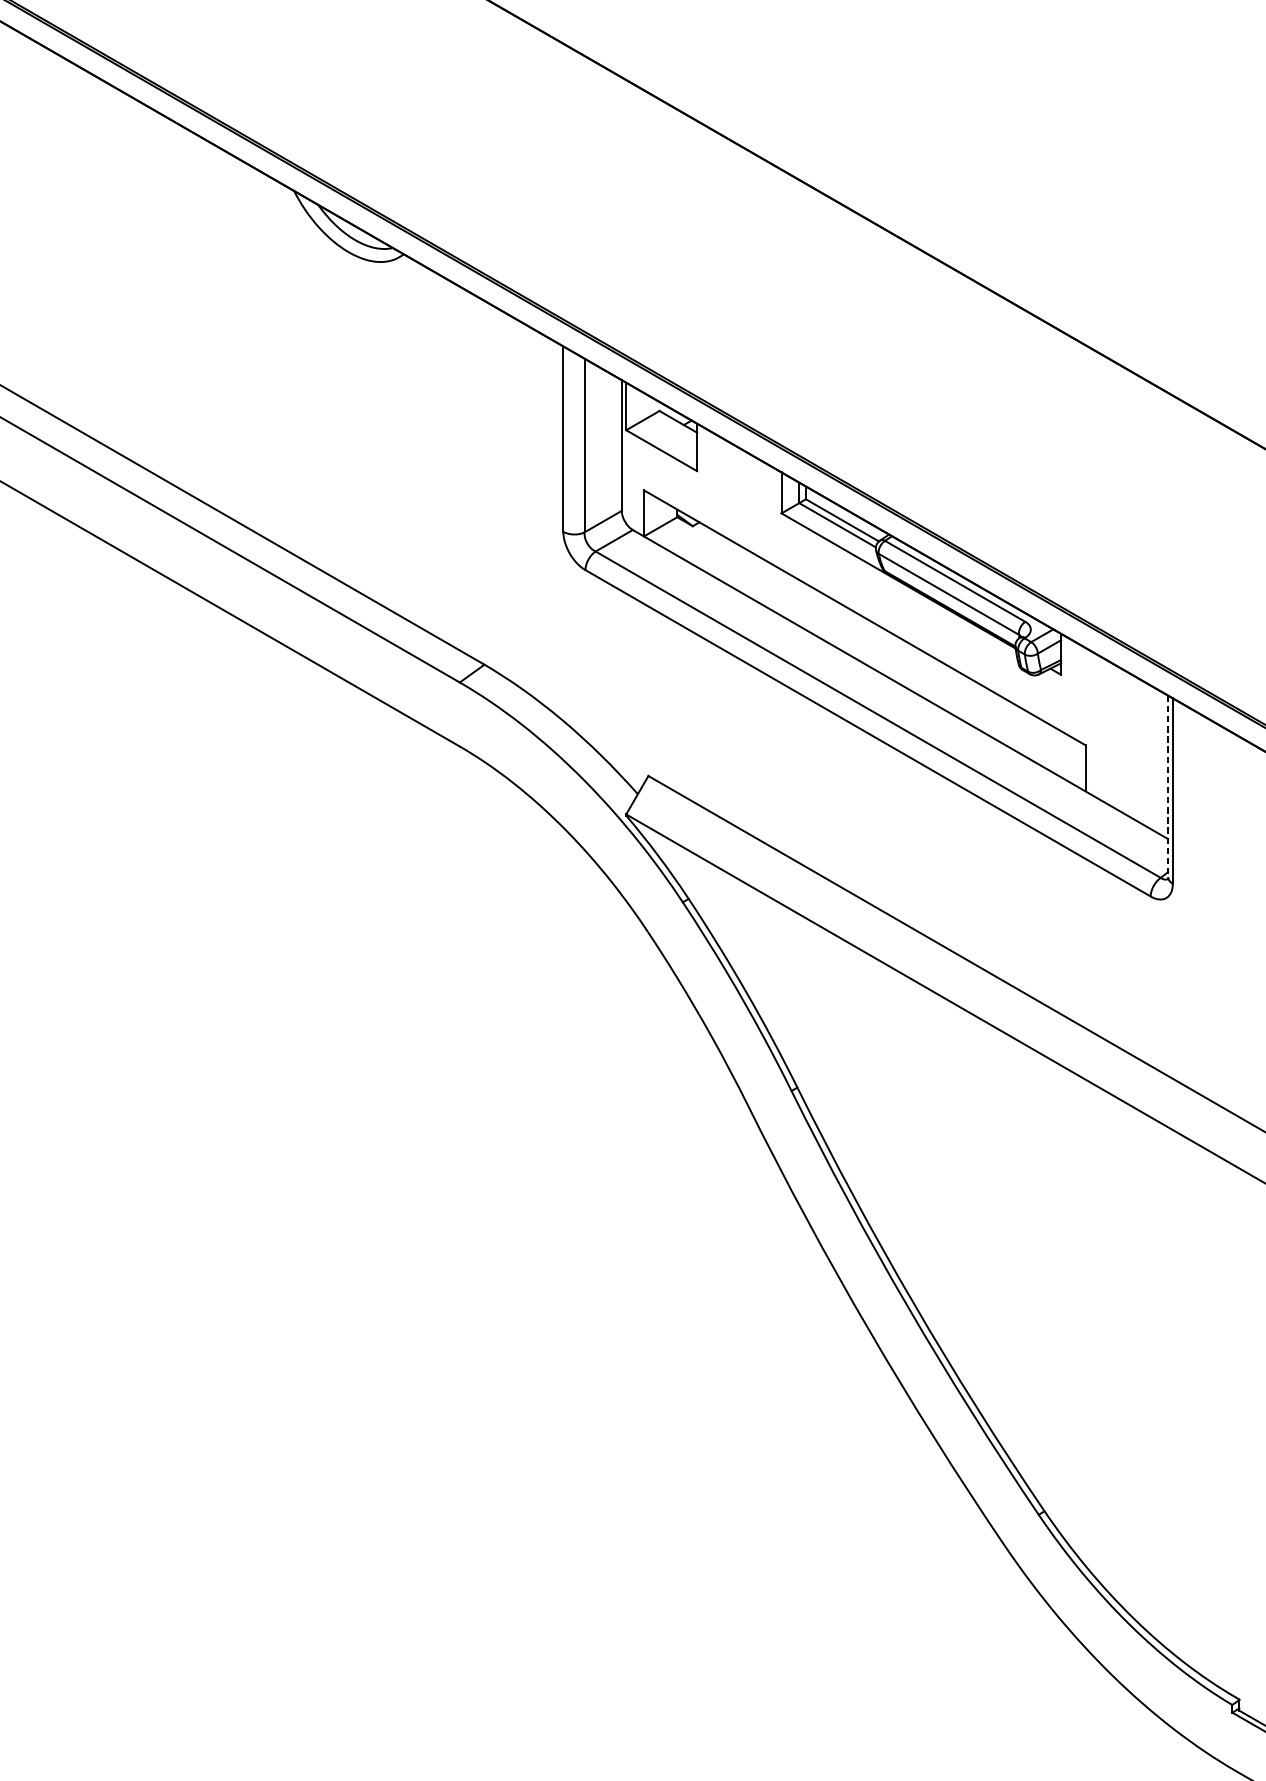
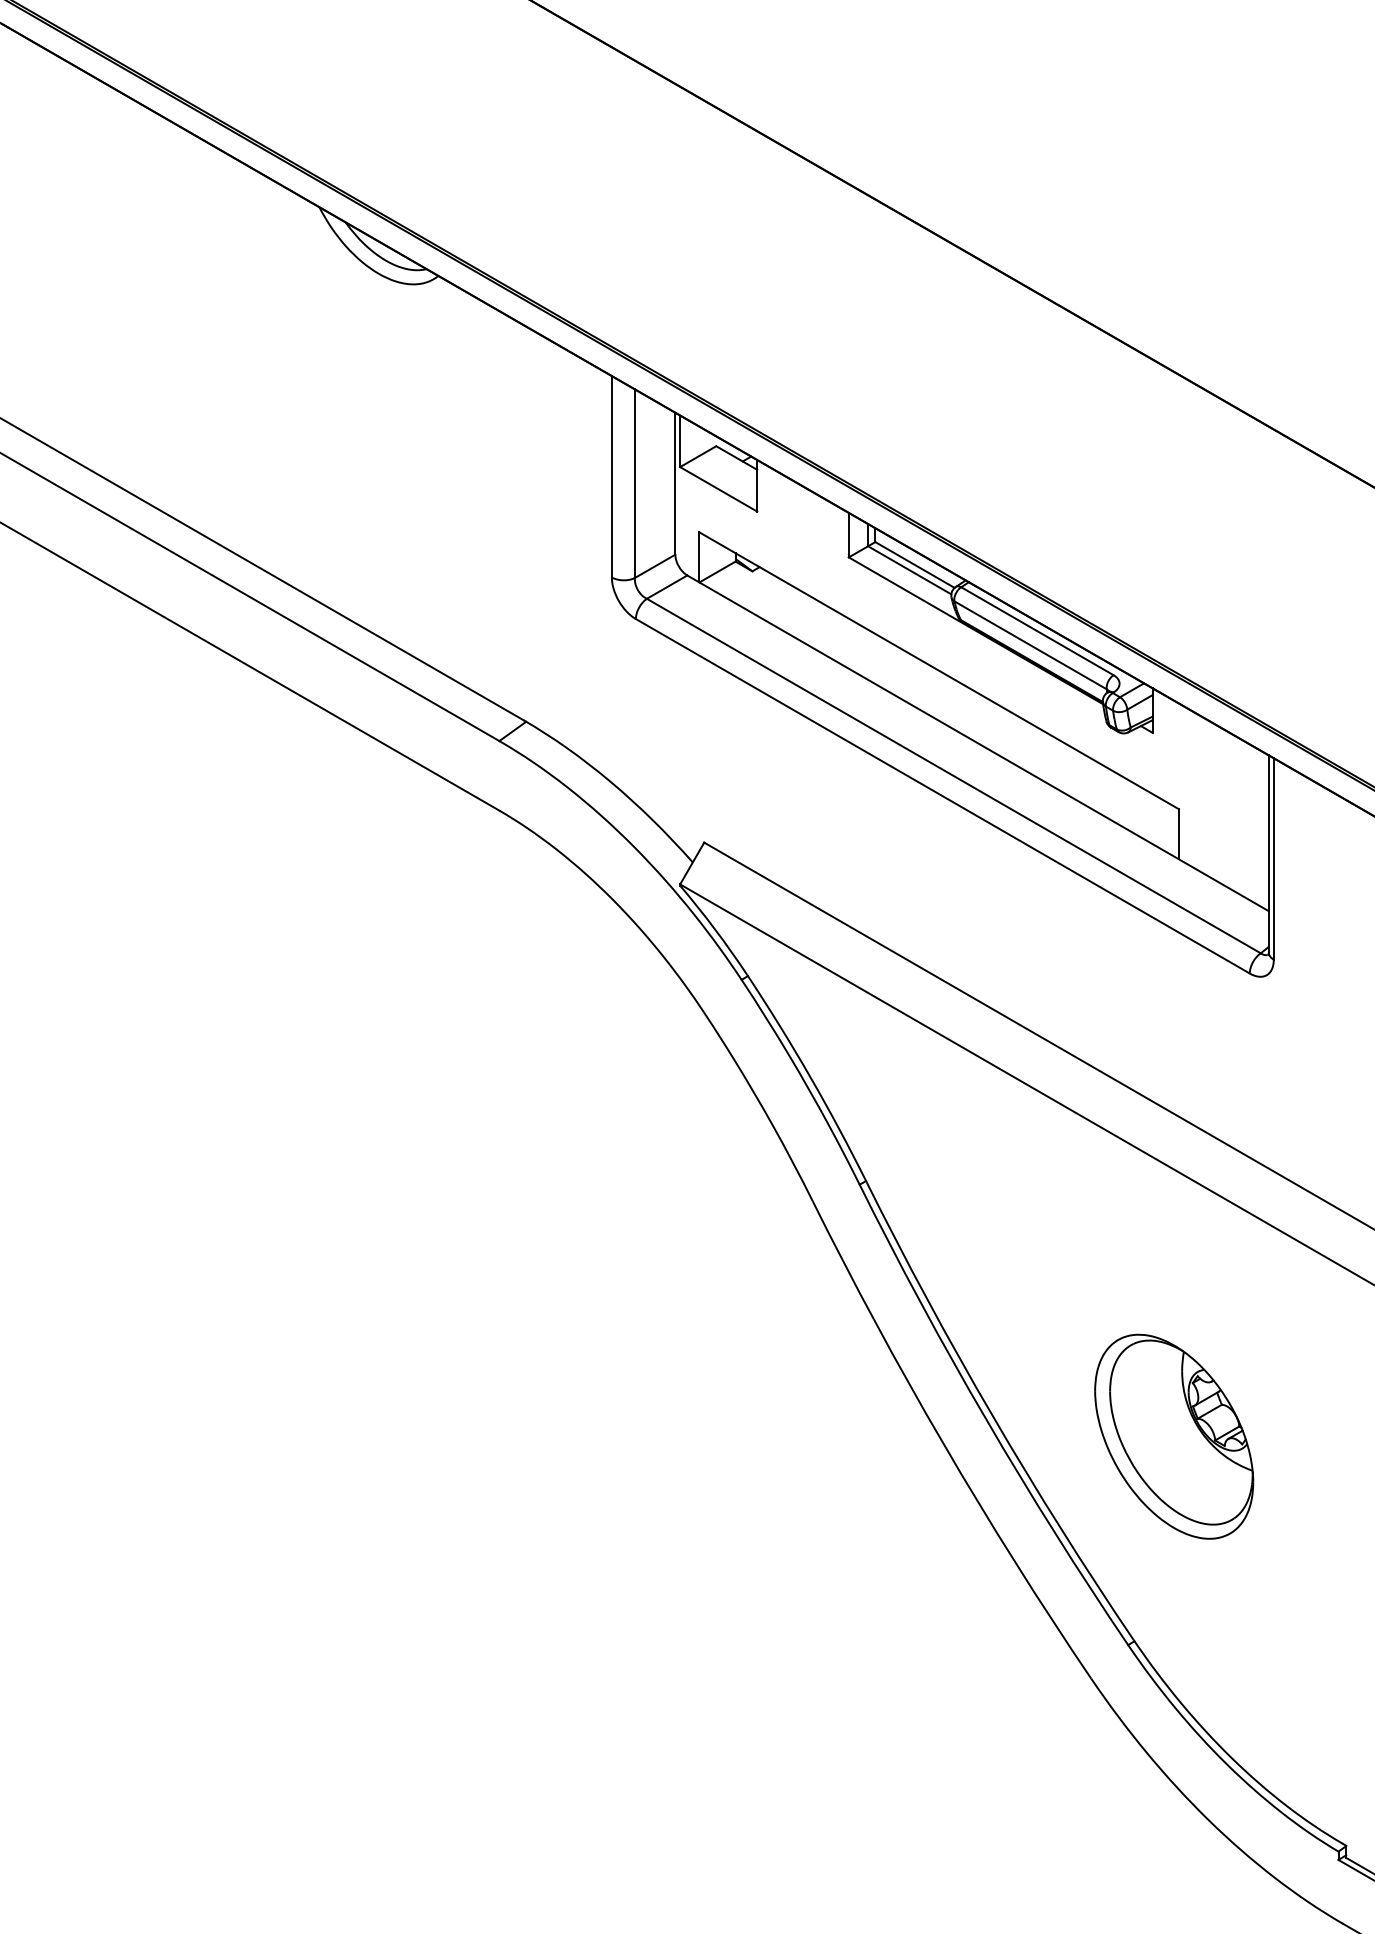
line: (1167, 786) -> (1268, 854), dashed -> solid
part: (1081, 1322) -> (1174, 1436), added

